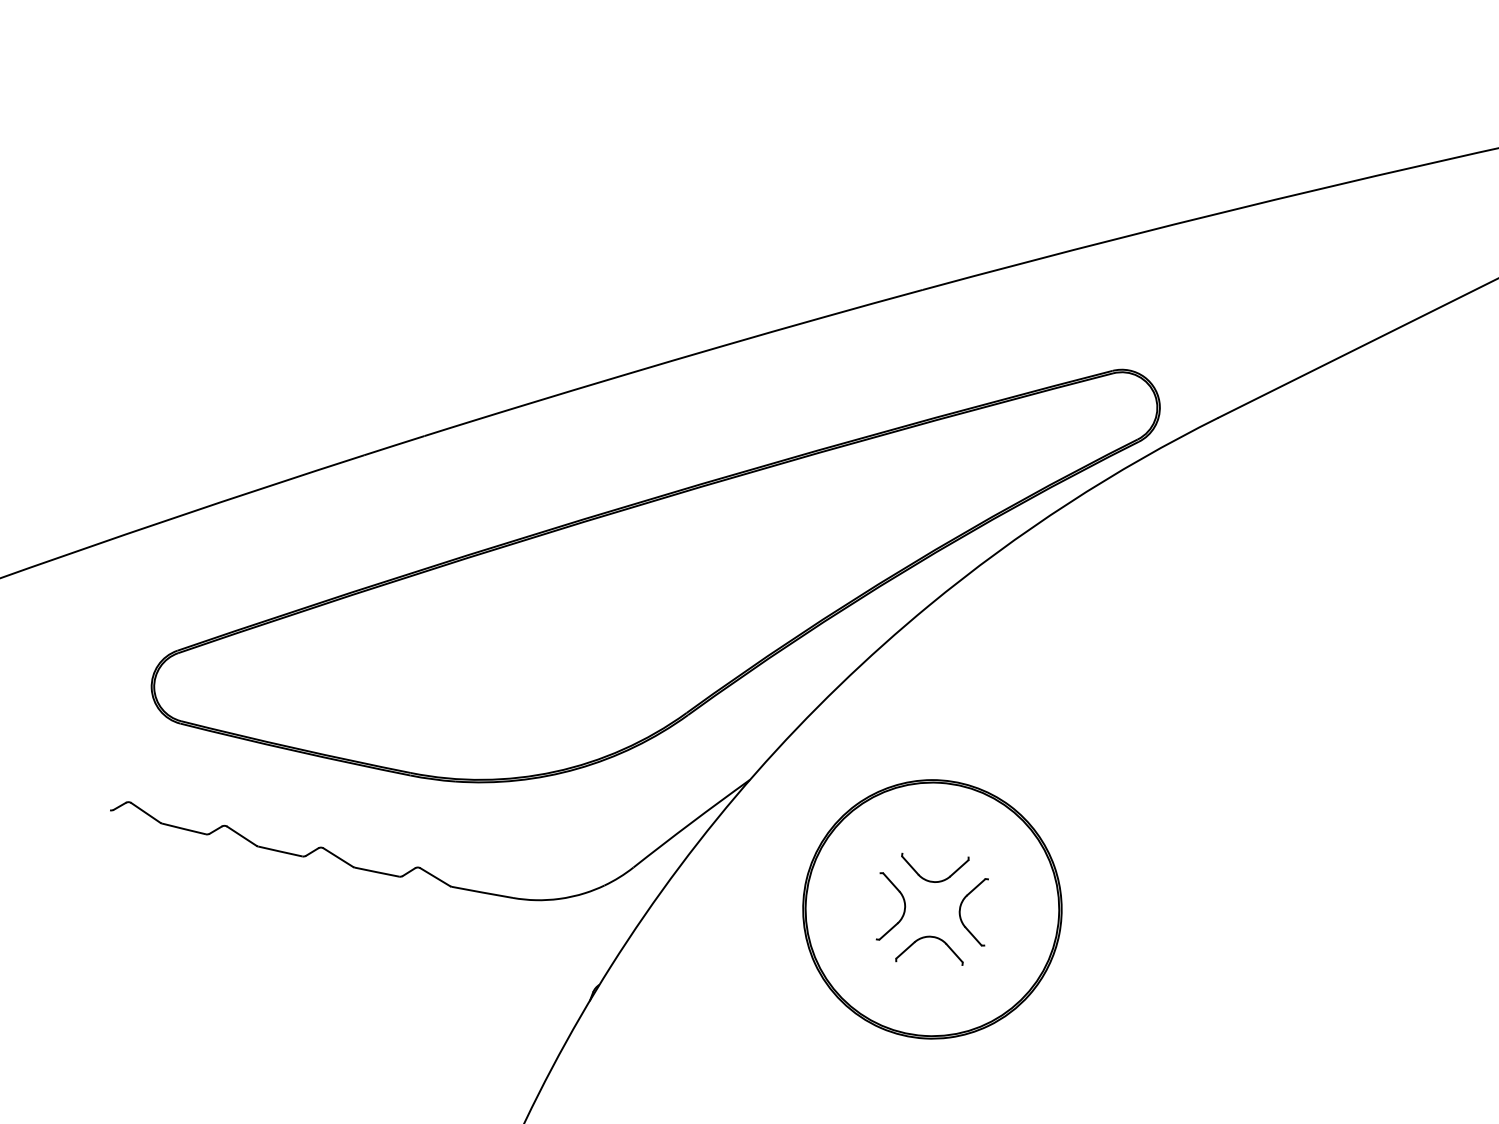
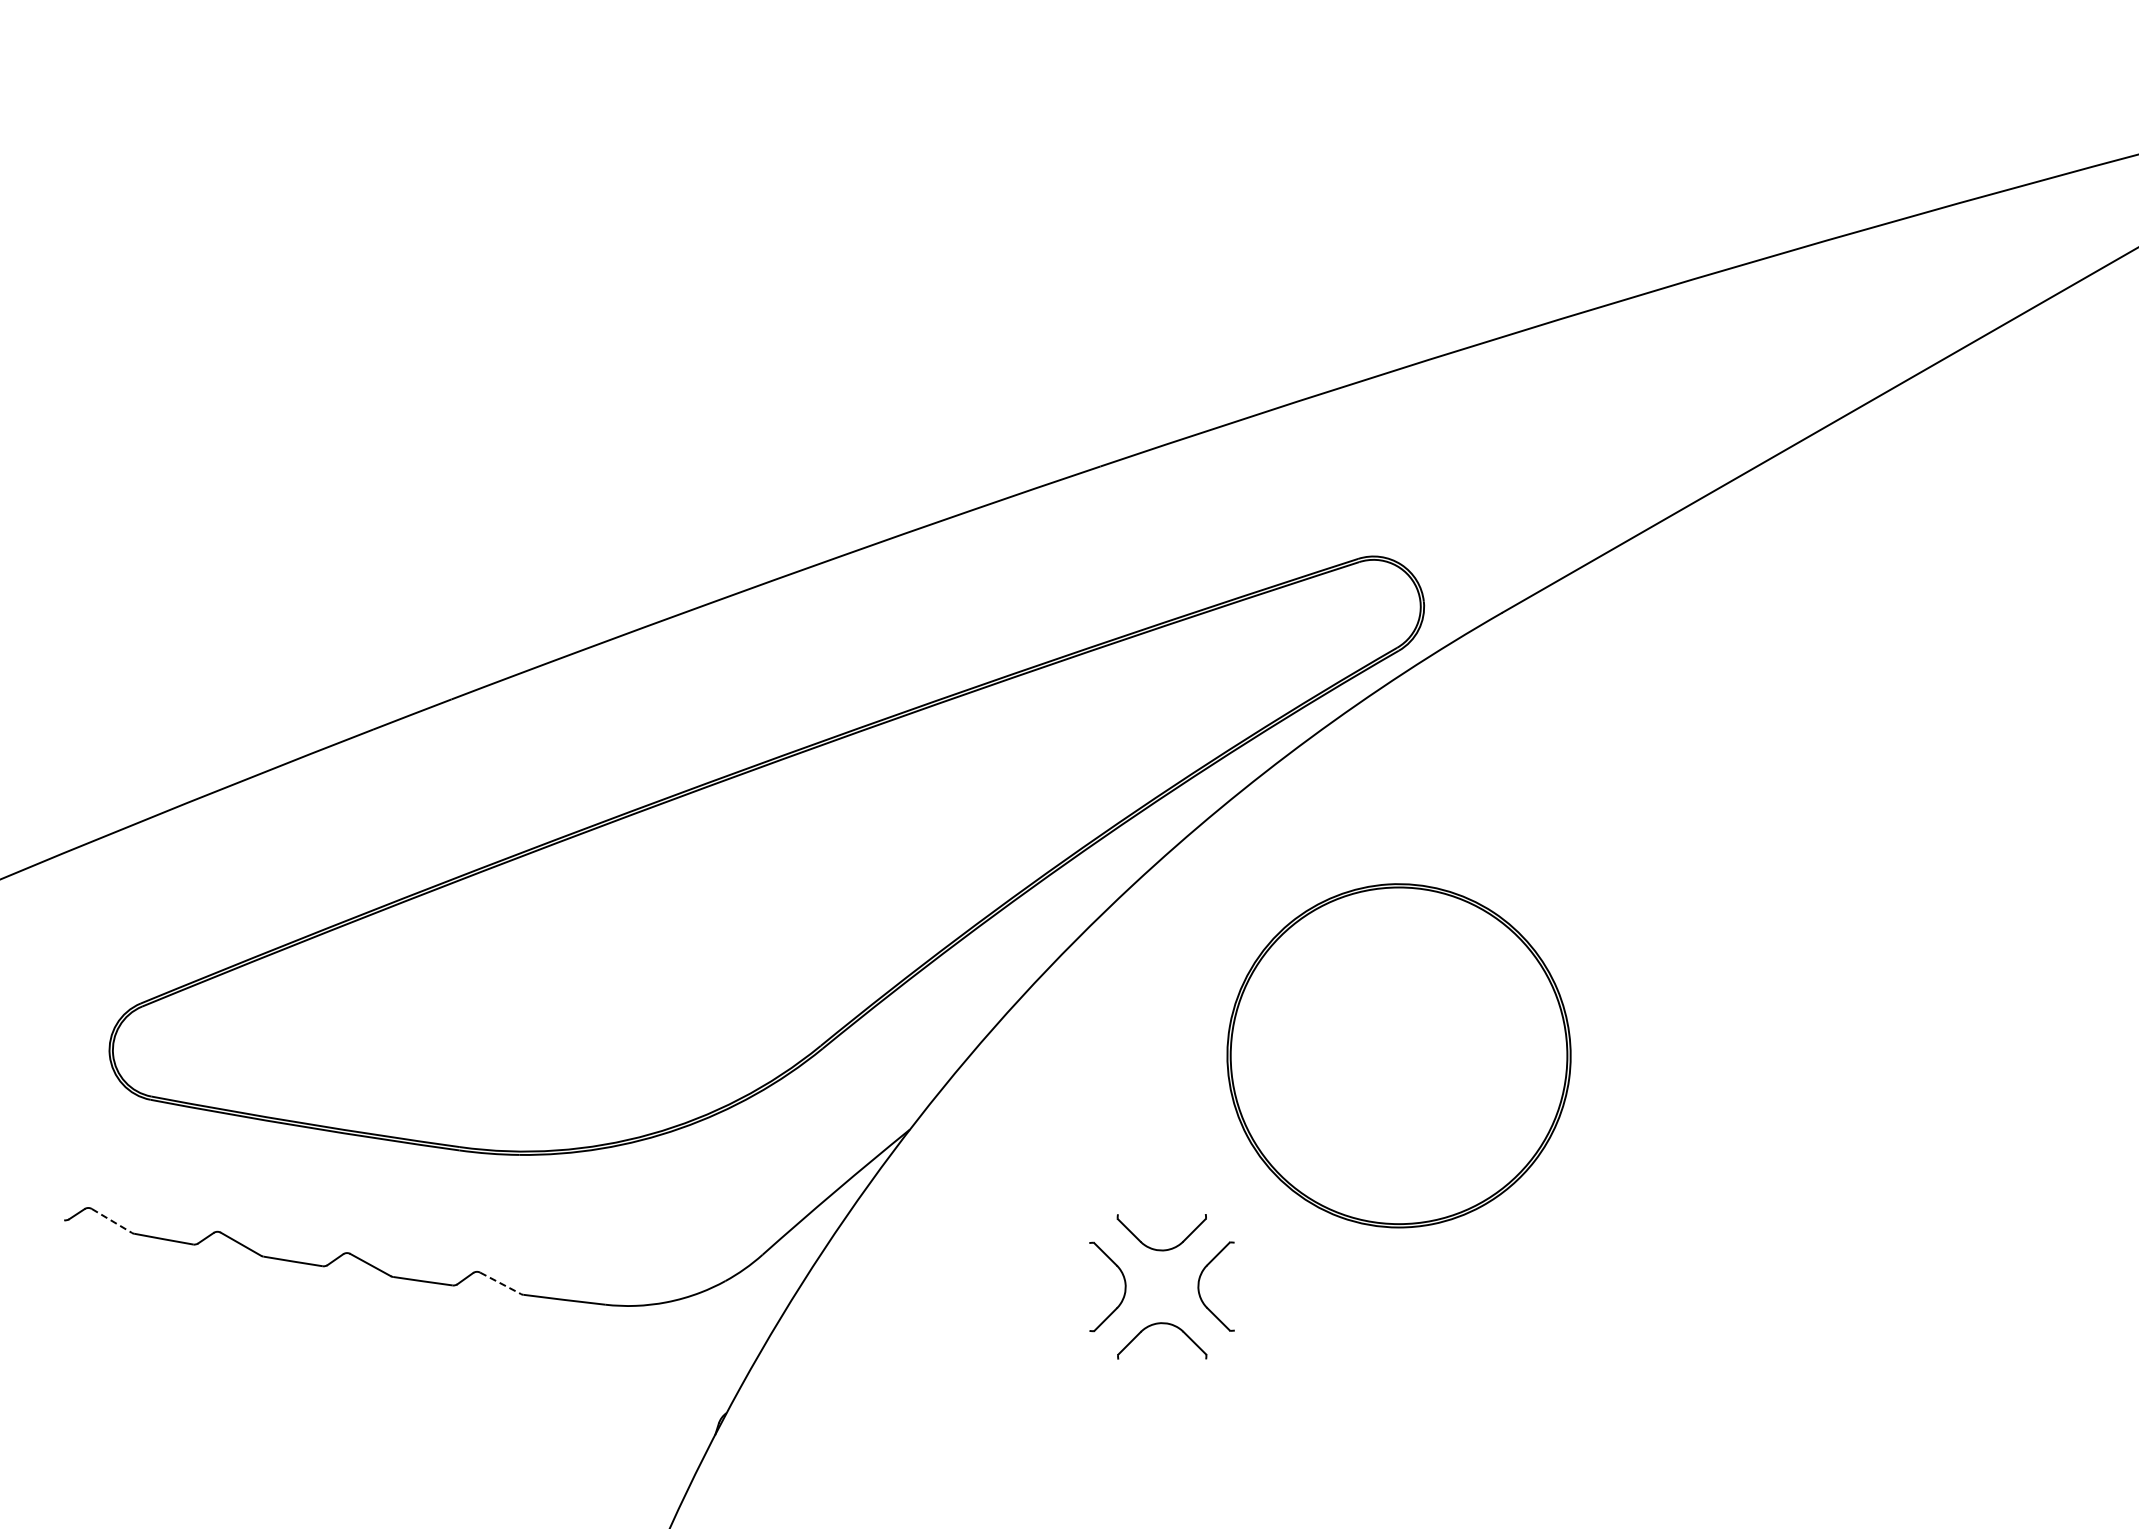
line: (146, 813) -> (112, 1221), solid -> dashed
line: (435, 877) -> (501, 1283), solid -> dashed
part: (932, 909) -> (1398, 1055), moved

